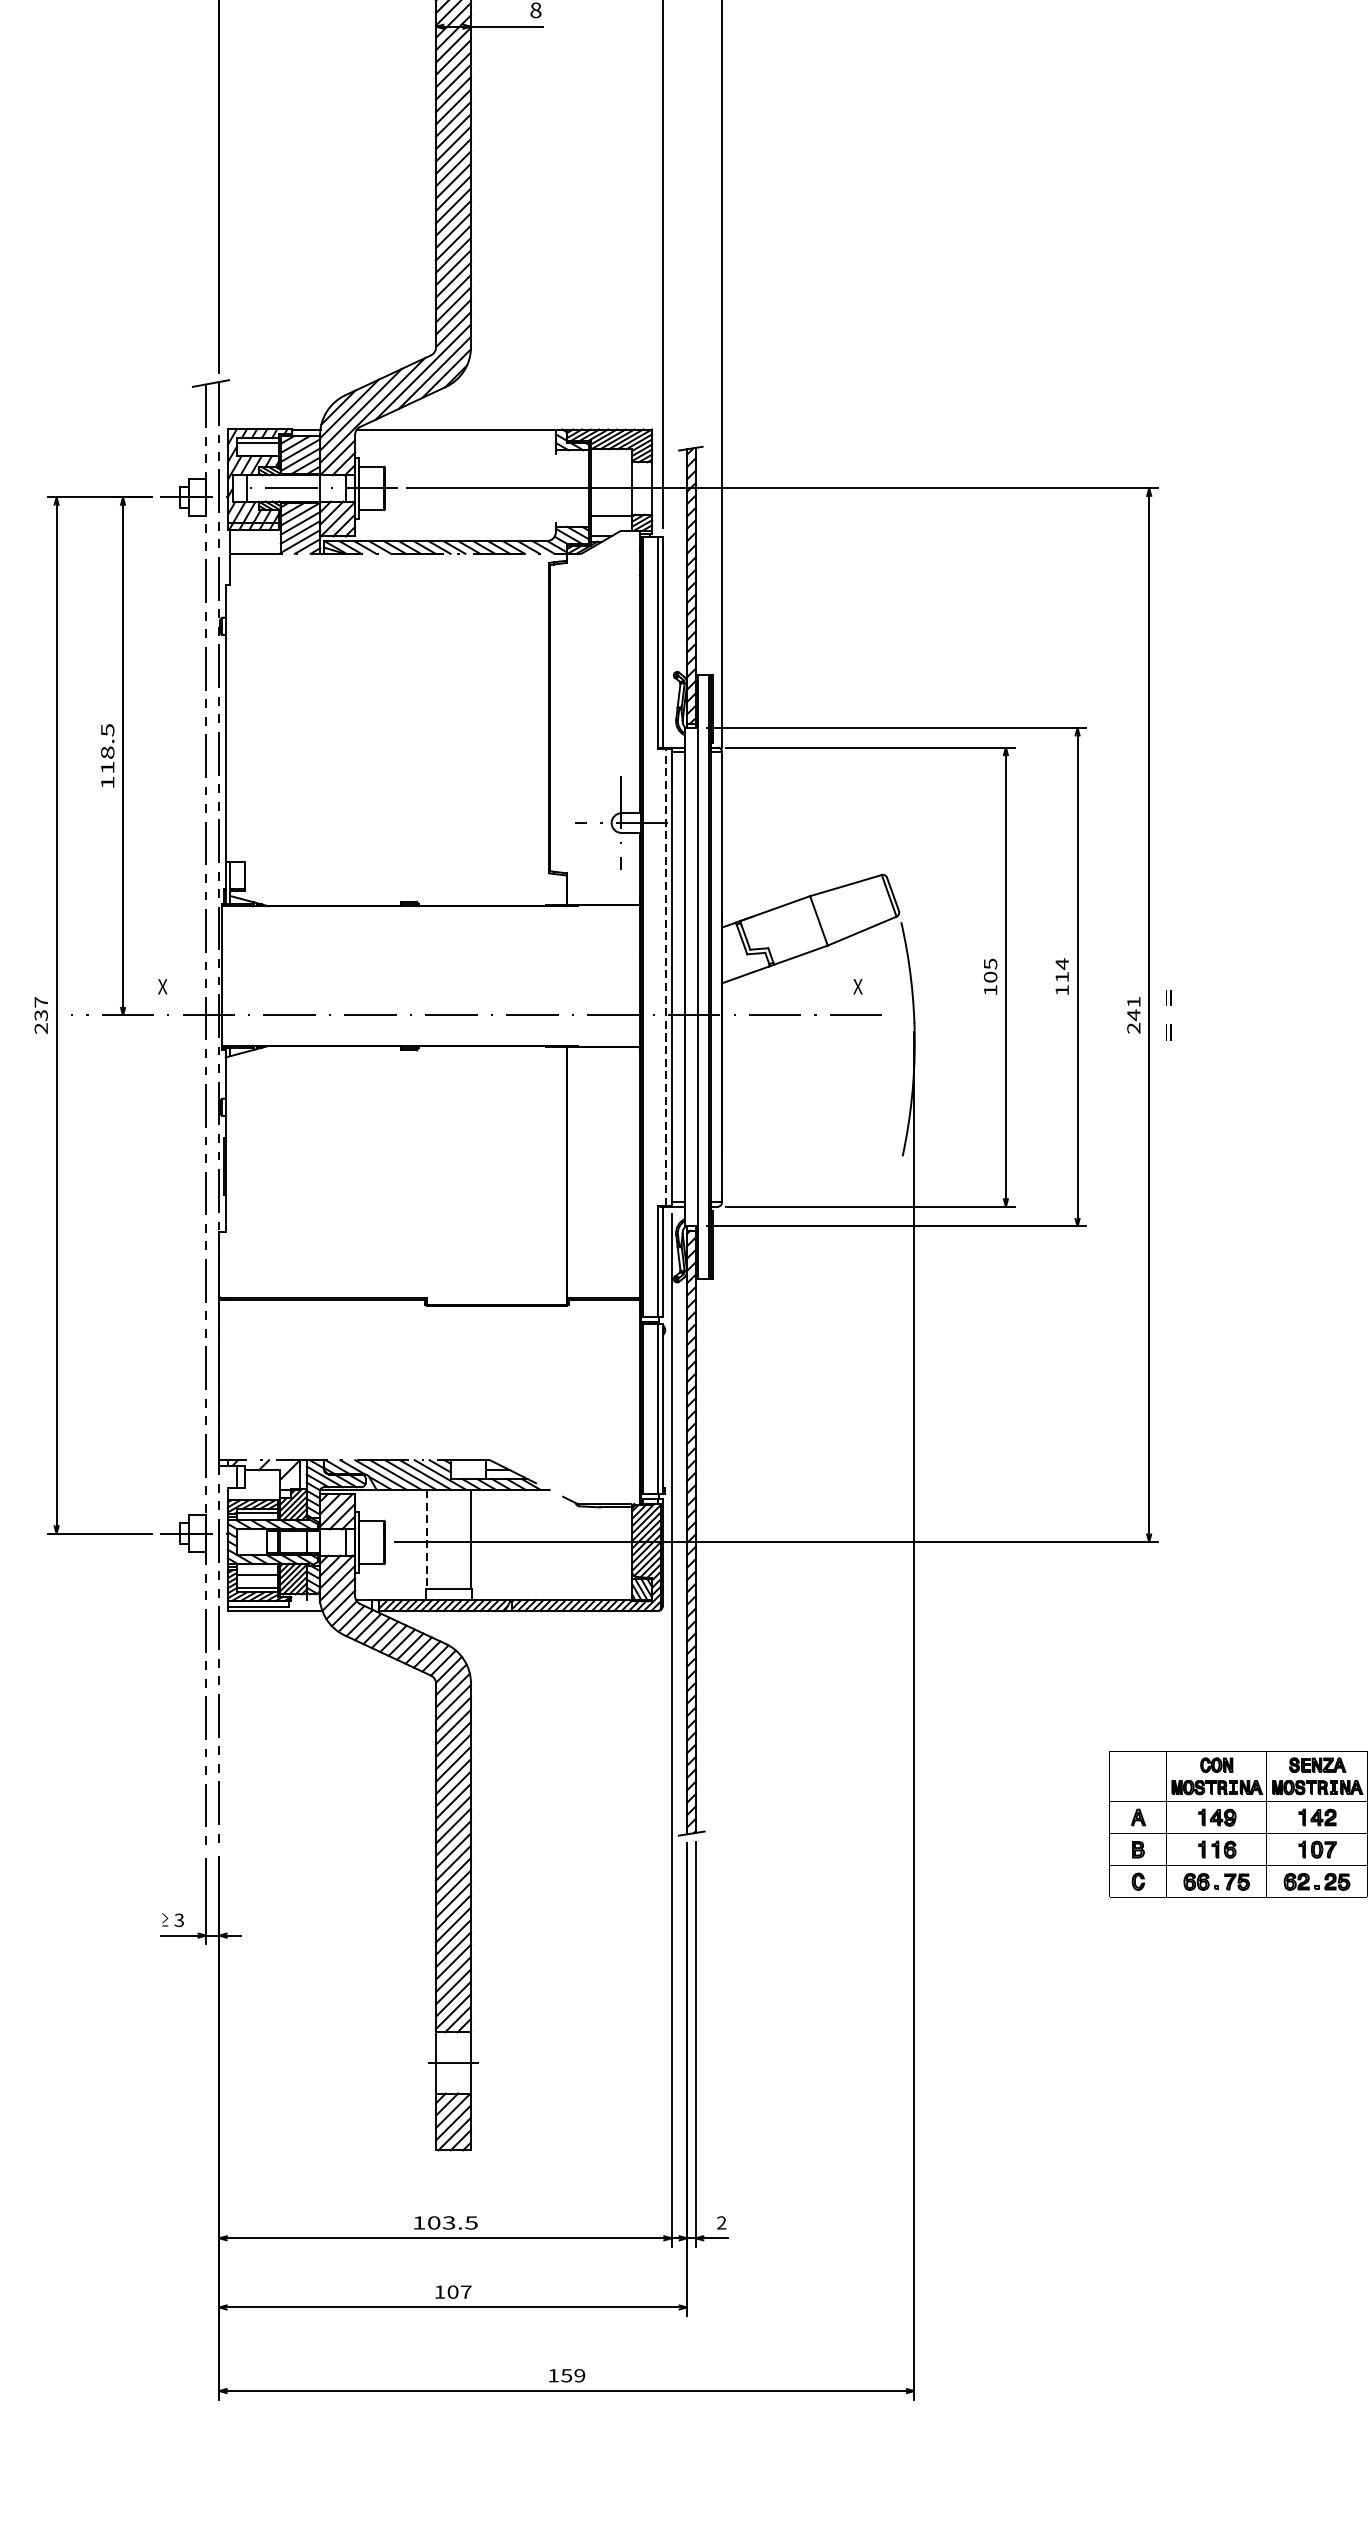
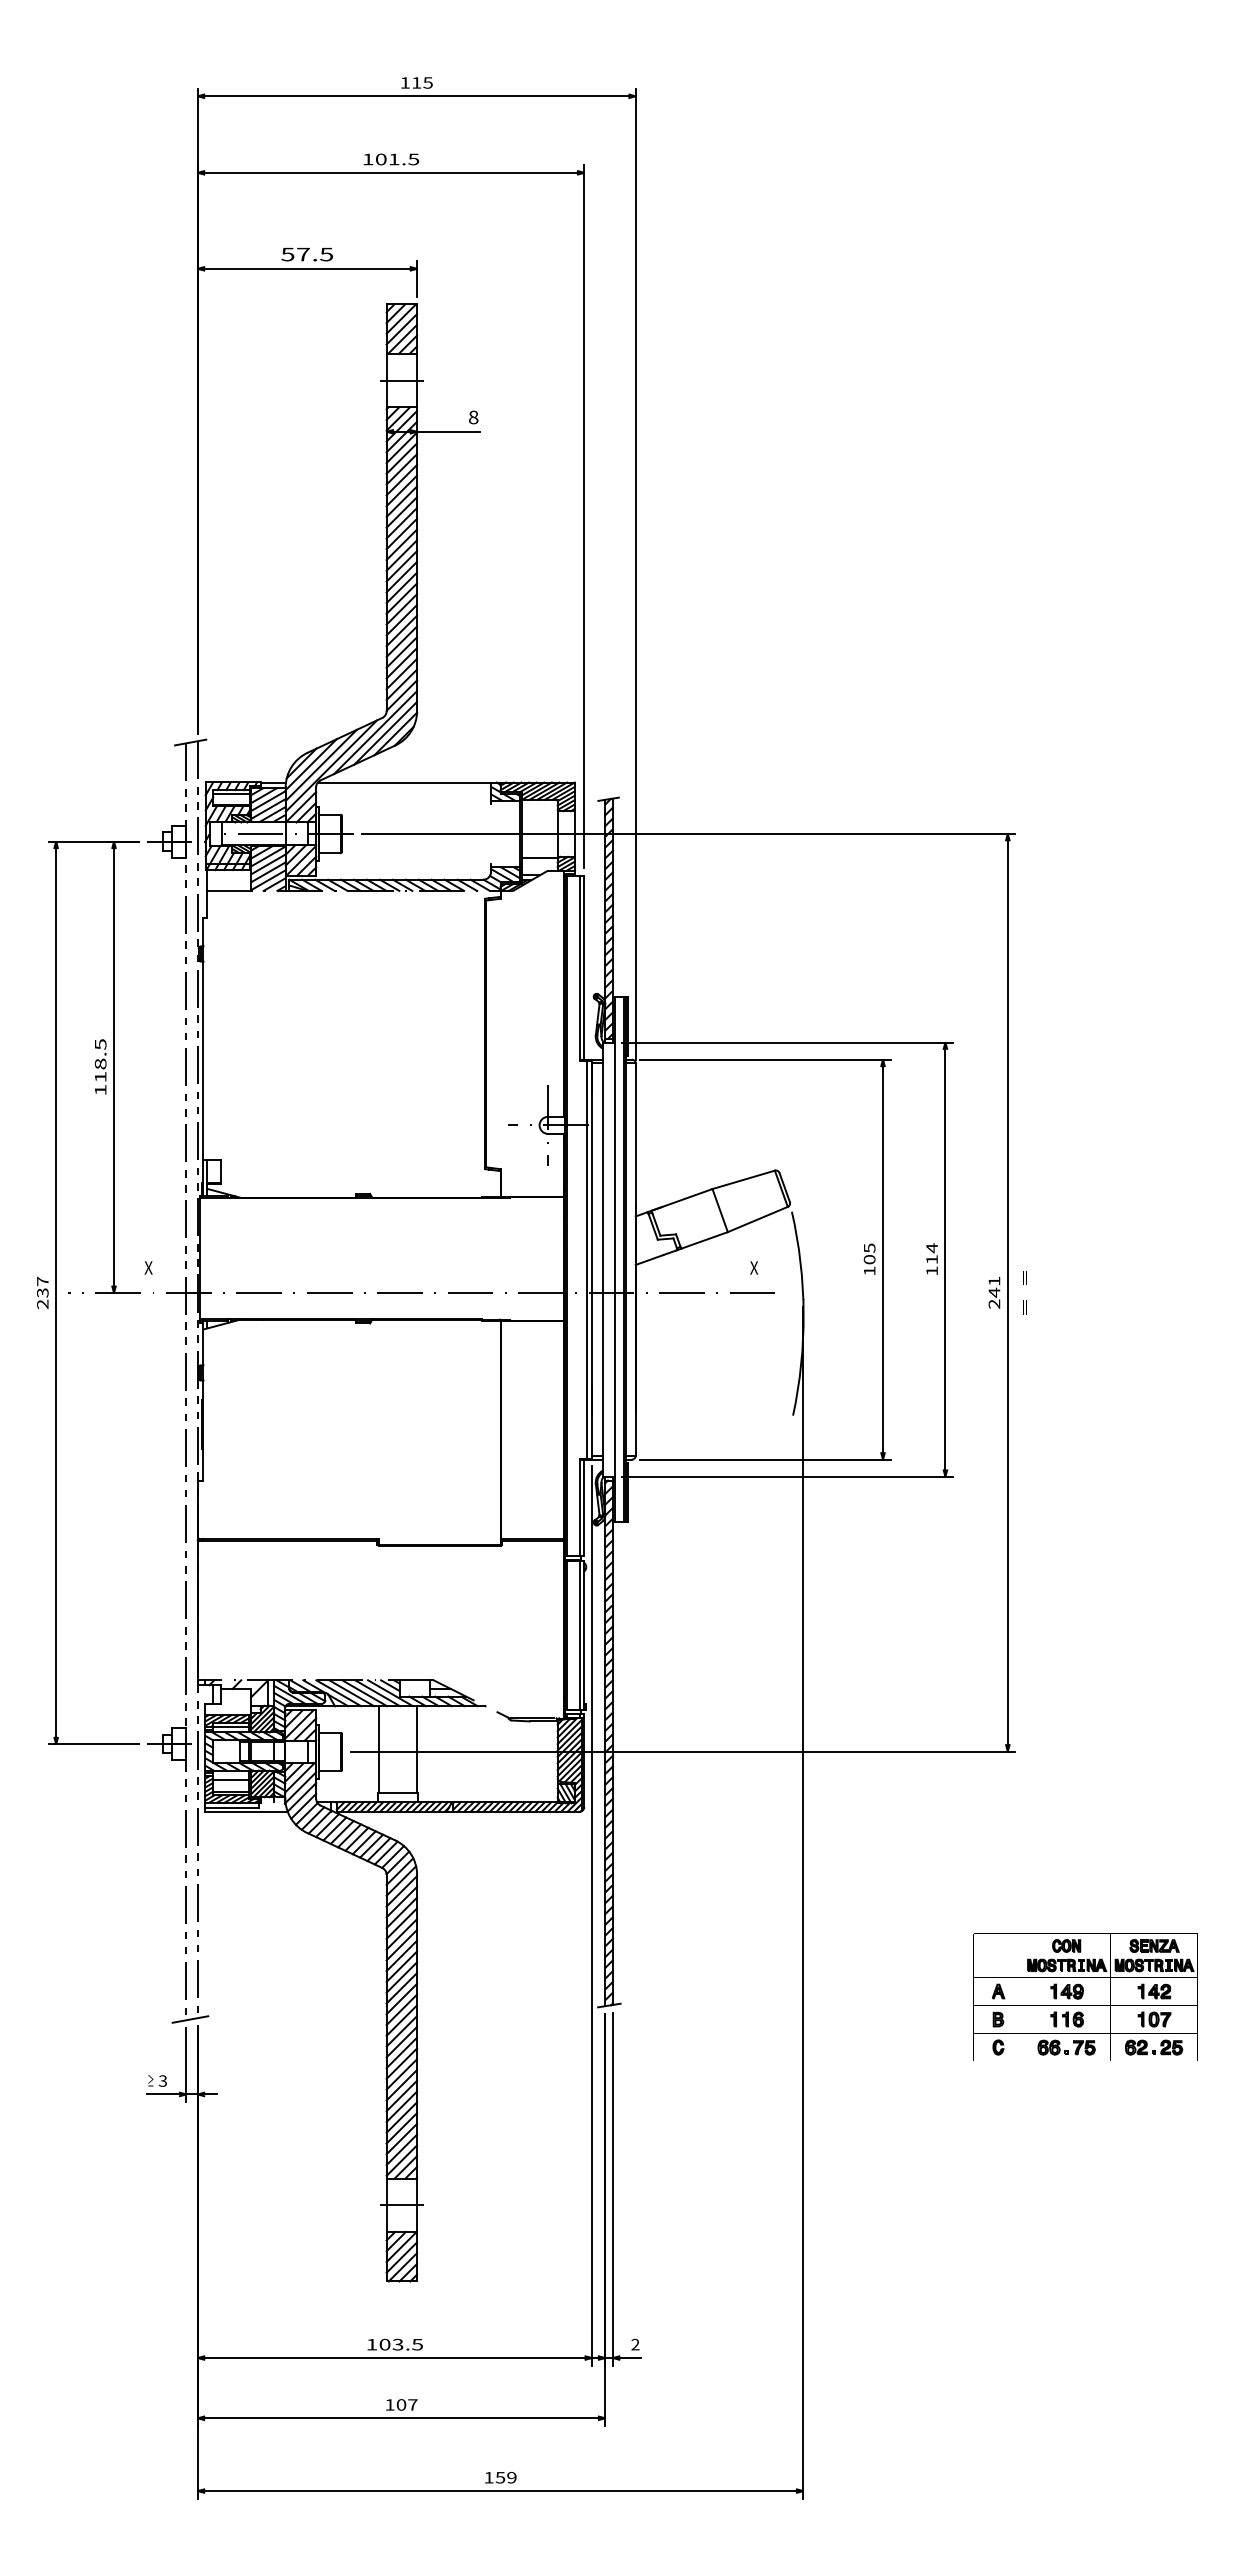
line: (666, 977) -> (587, 1259), dashed -> solid
line: (426, 1539) -> (378, 1749), dashed -> solid
line: (209, 1849) -> (189, 2019), added

